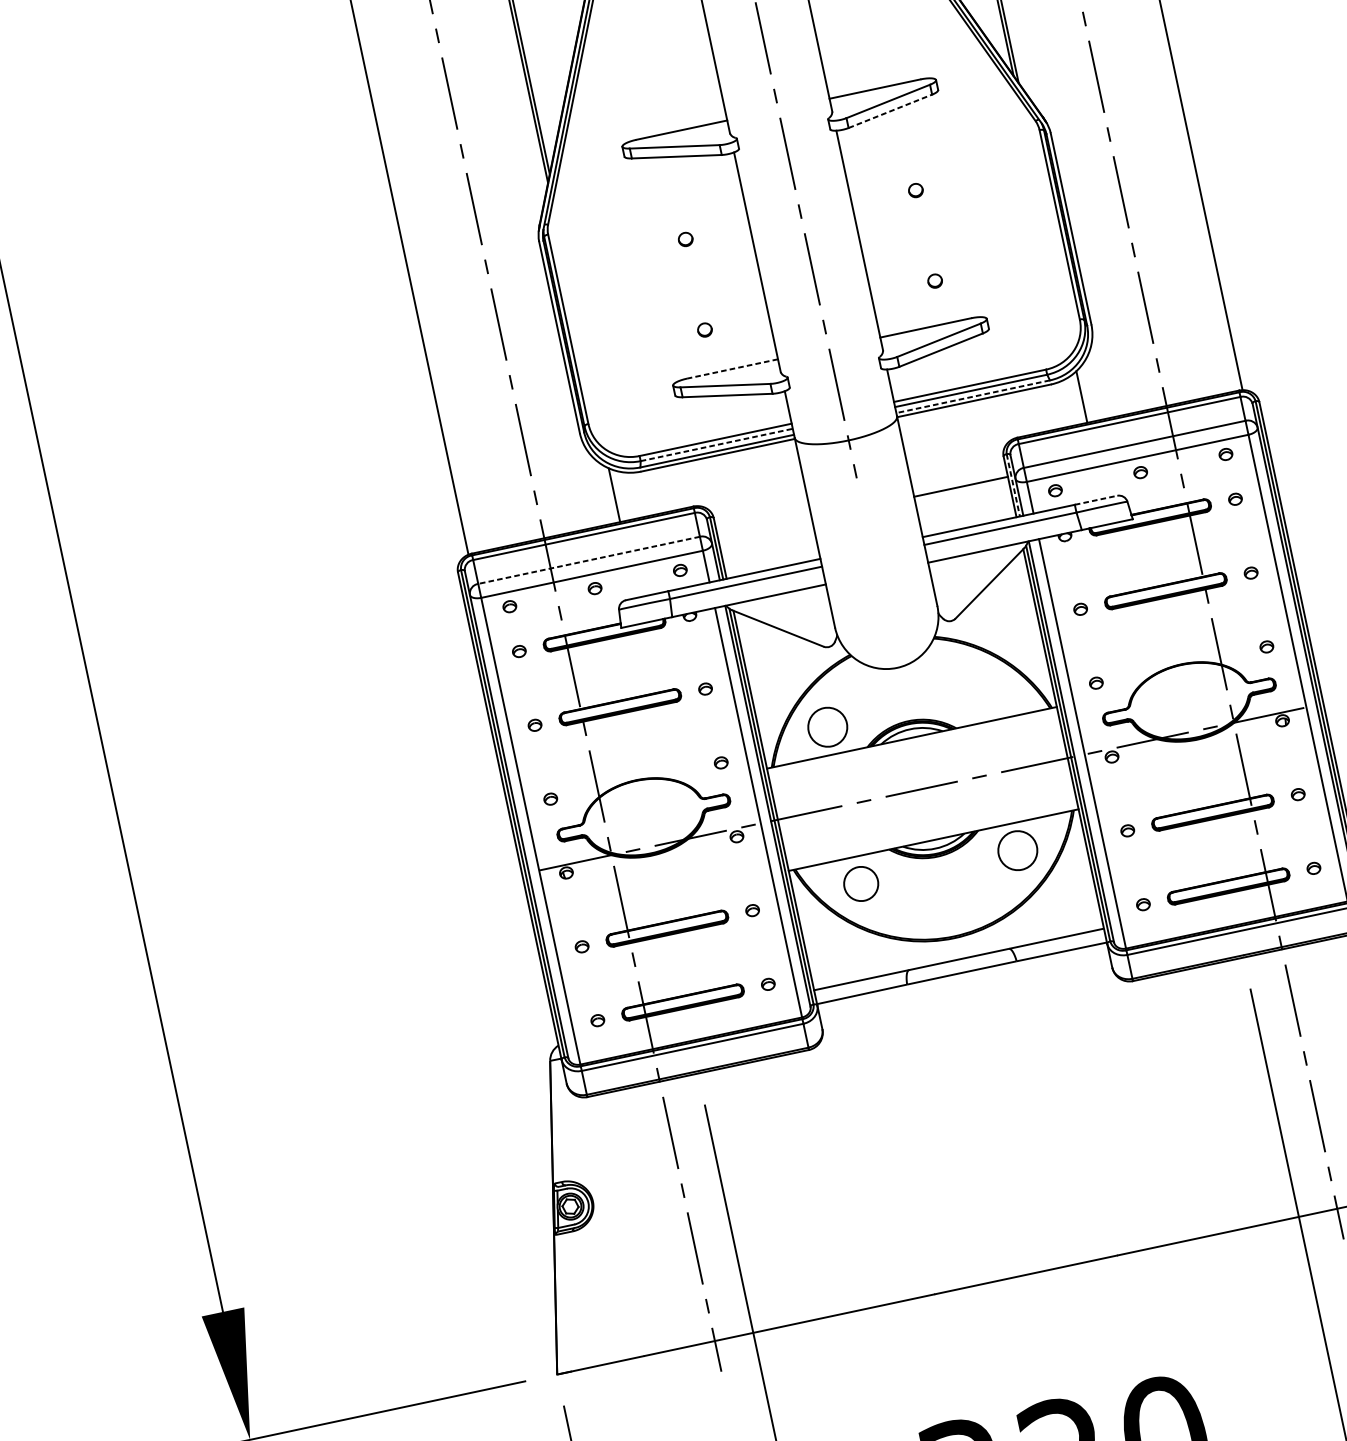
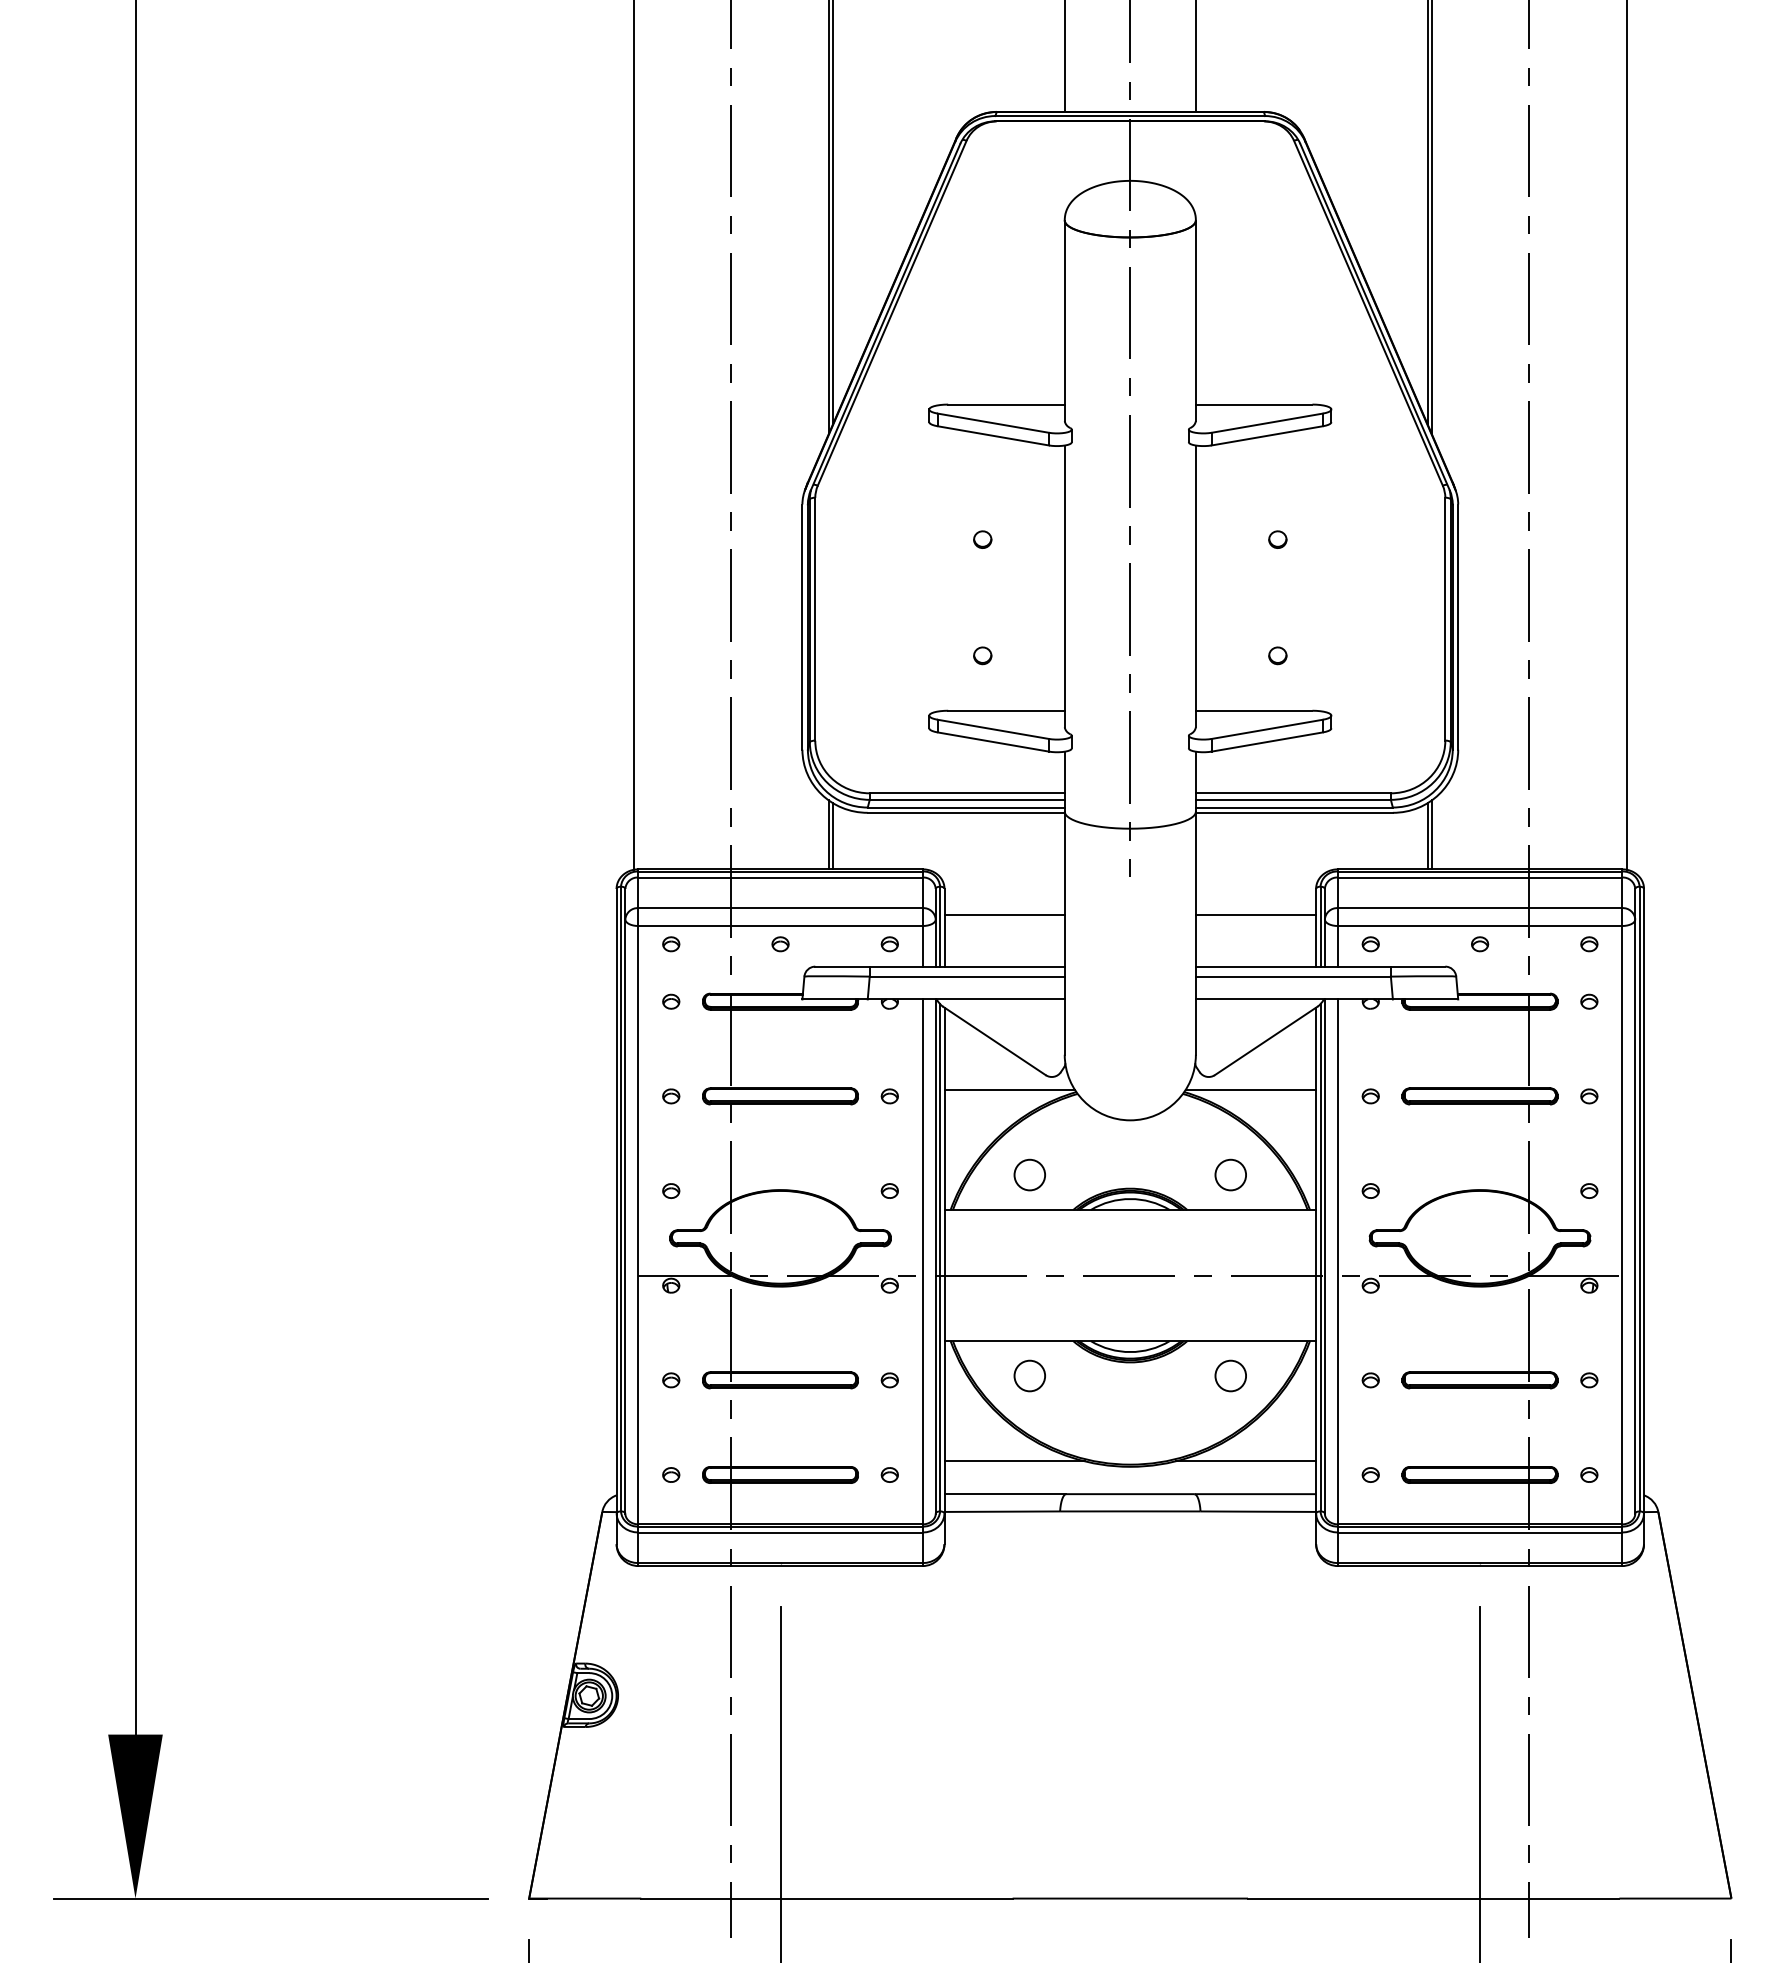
line: (890, 111) -> (1267, 435), dashed -> solid
line: (731, 368) -> (1005, 710), dashed -> solid
line: (1084, 395) -> (1431, 834), added
line: (972, 396) -> (1293, 807), dashed -> solid
line: (716, 444) -> (967, 799), dashed -> solid
line: (1013, 485) -> (1320, 926), dashed -> solid
line: (618, 495) -> (833, 836), added
line: (1096, 500) -> (1418, 966), dashed -> solid
line: (764, 528) -> (1004, 914), added
line: (589, 560) -> (780, 908), dashed -> solid
line: (985, 623) -> (1250, 1089), added
line: (797, 663) -> (1009, 1089), added
circle: (984, 693) -> (1230, 1174), added
circle: (827, 726) -> (1029, 1174), size x0.62
circle: (1017, 850) -> (1230, 1375), size x0.62
circle: (860, 883) -> (1029, 1375), size x0.71
line: (1043, 914) -> (1245, 1461), added
line: (863, 953) -> (1014, 1461), added

